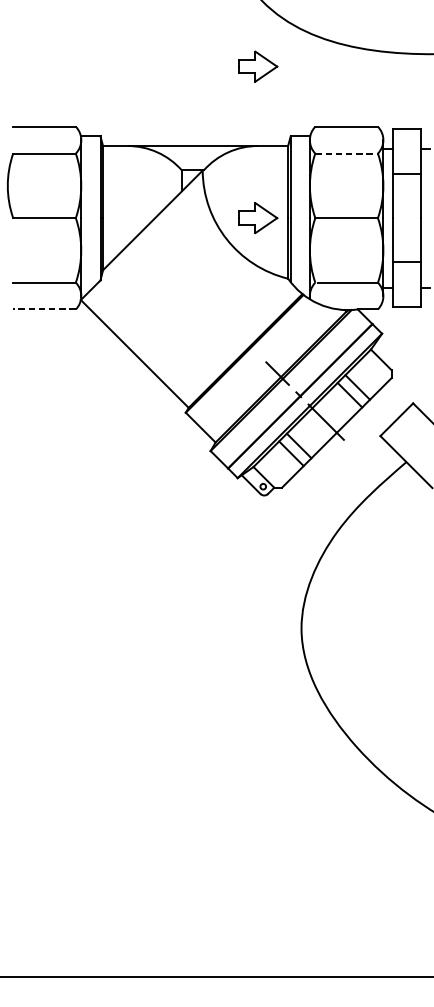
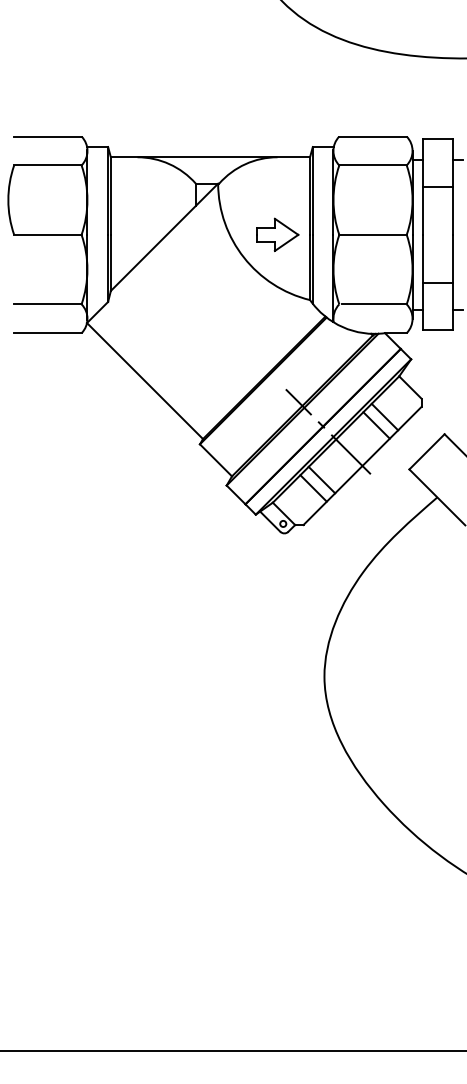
part: (257, 66) -> (277, 71), removed
line: (347, 153) -> (373, 165), dashed -> solid
line: (44, 309) -> (47, 333), dashed -> solid

